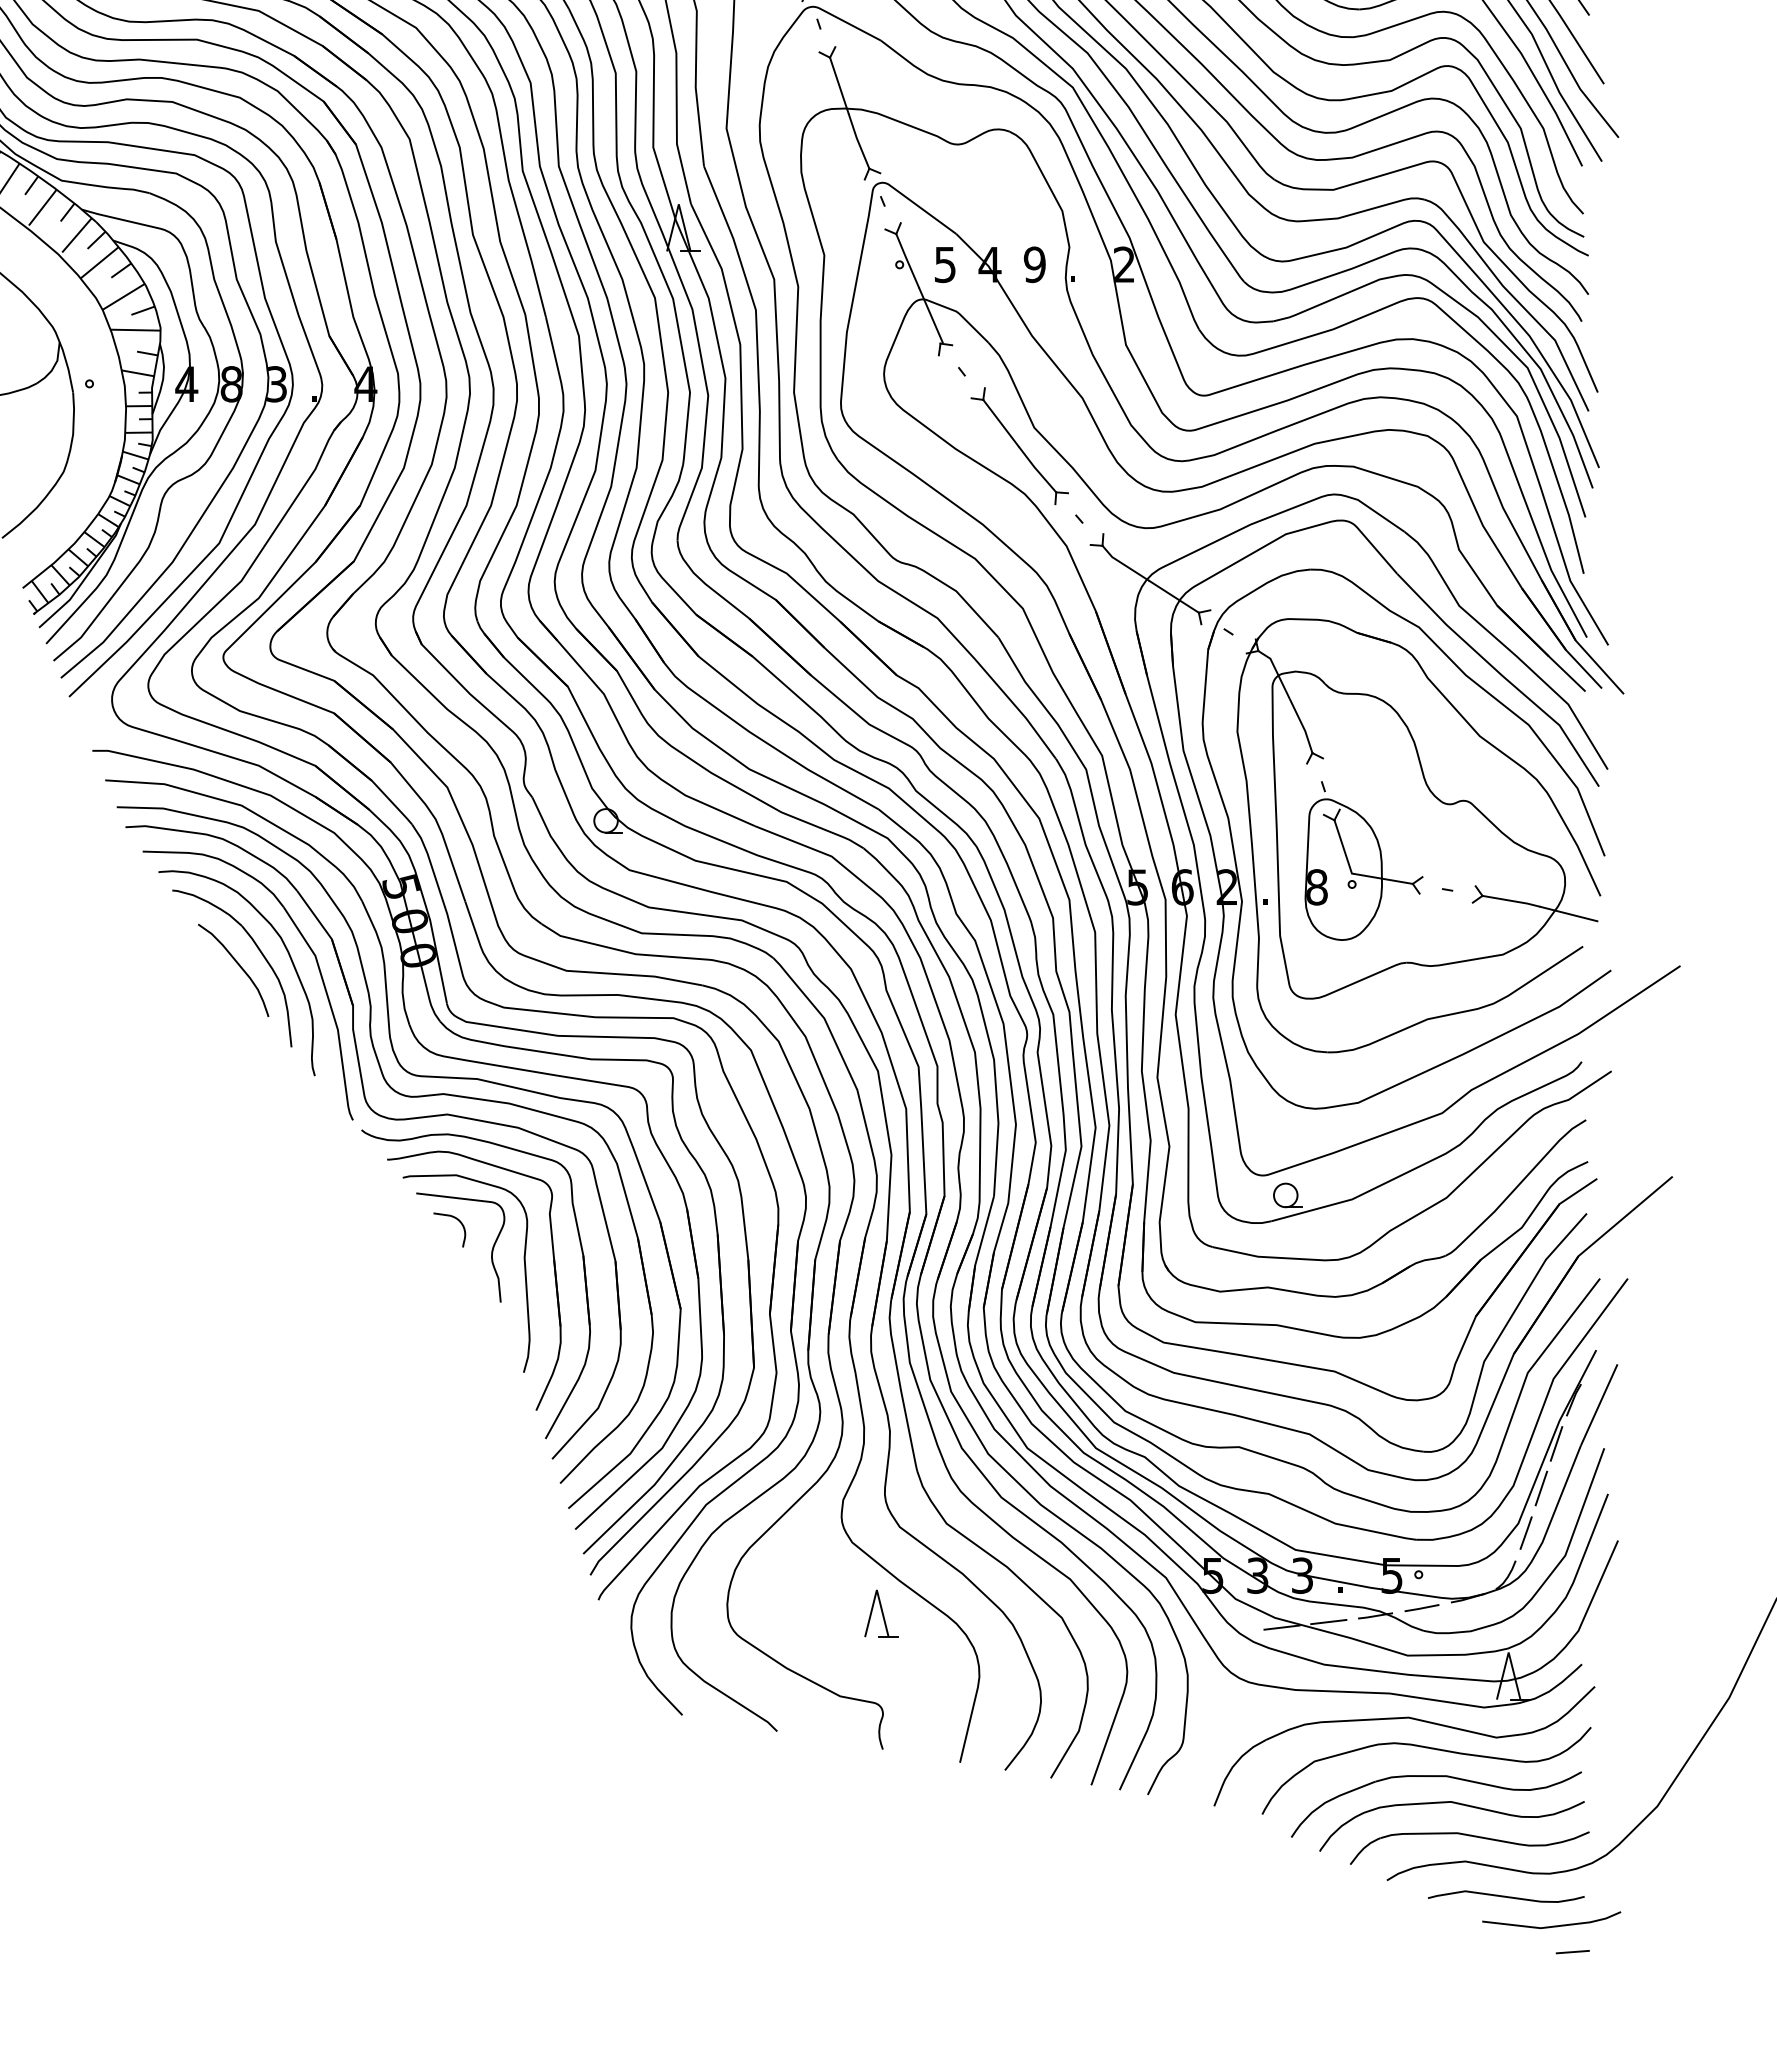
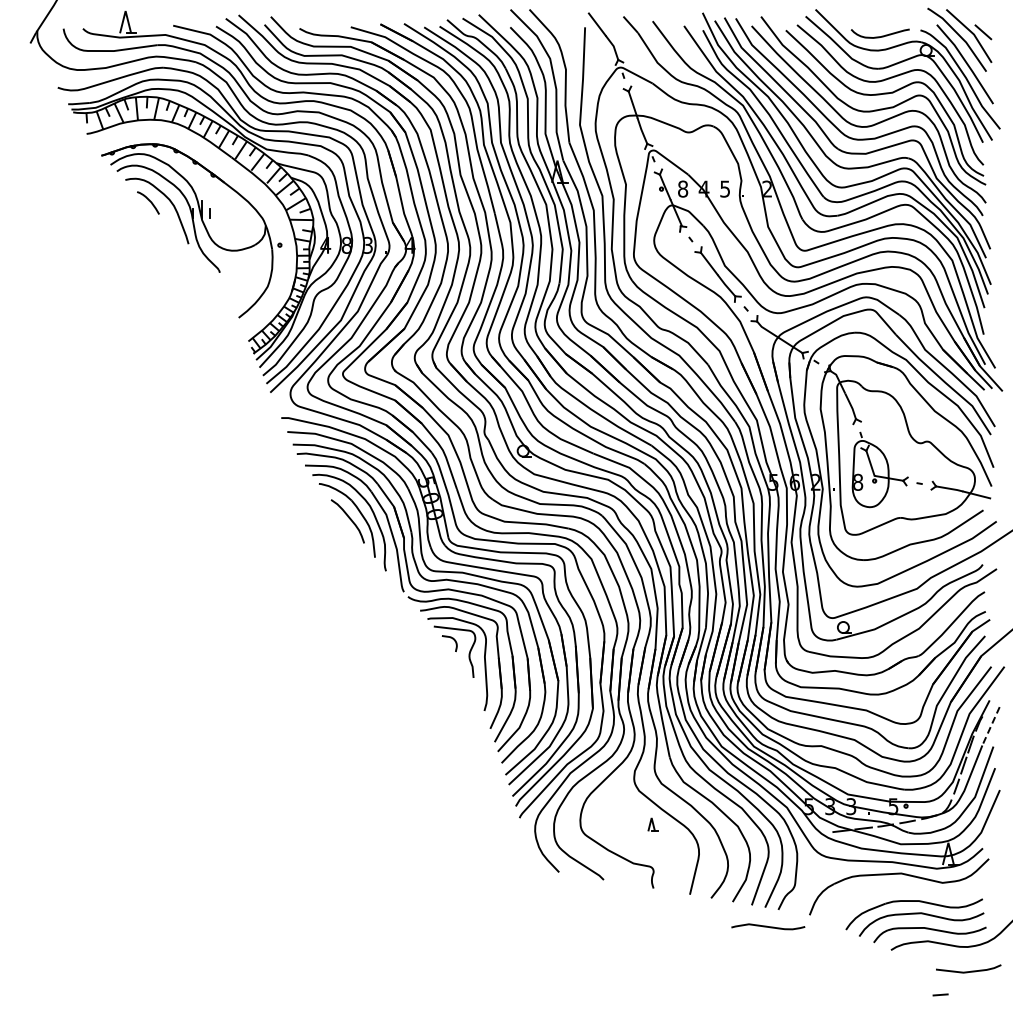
text: (946, 263) -> (683, 188), 5 -> 8
text: (1035, 263) -> (725, 188), 9 -> 5
line: (1598, 1405) -> (990, 726), solid -> dashed
part: (880, 1613) -> (652, 824), size x0.6
curve: (1434, 1751) -> (913, 889), removed
curve: (1506, 1895) -> (768, 926), moved
line: (1572, 1951) -> (940, 994), moved

